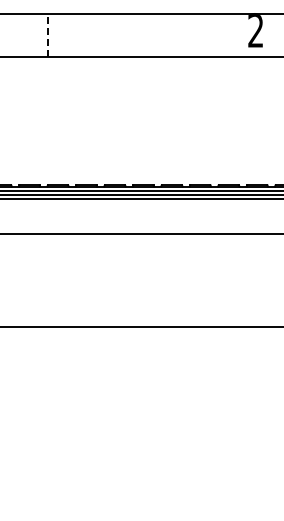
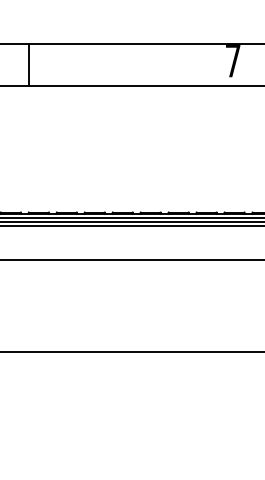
text: (255, 31) -> (232, 61), 2 -> 7
line: (48, 34) -> (29, 64), dashed -> solid

